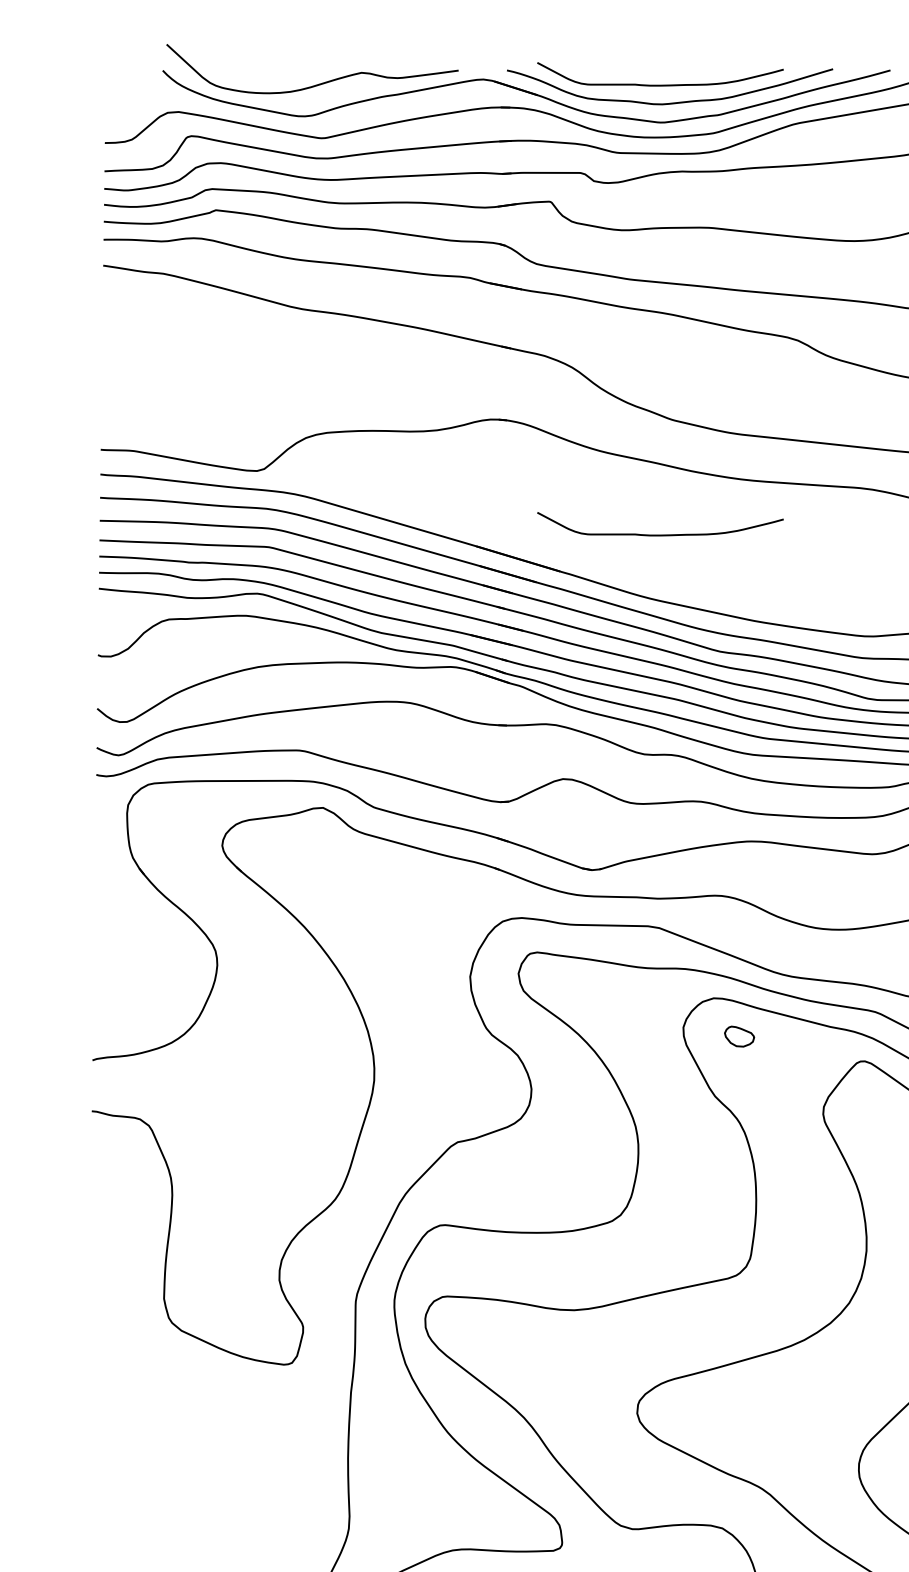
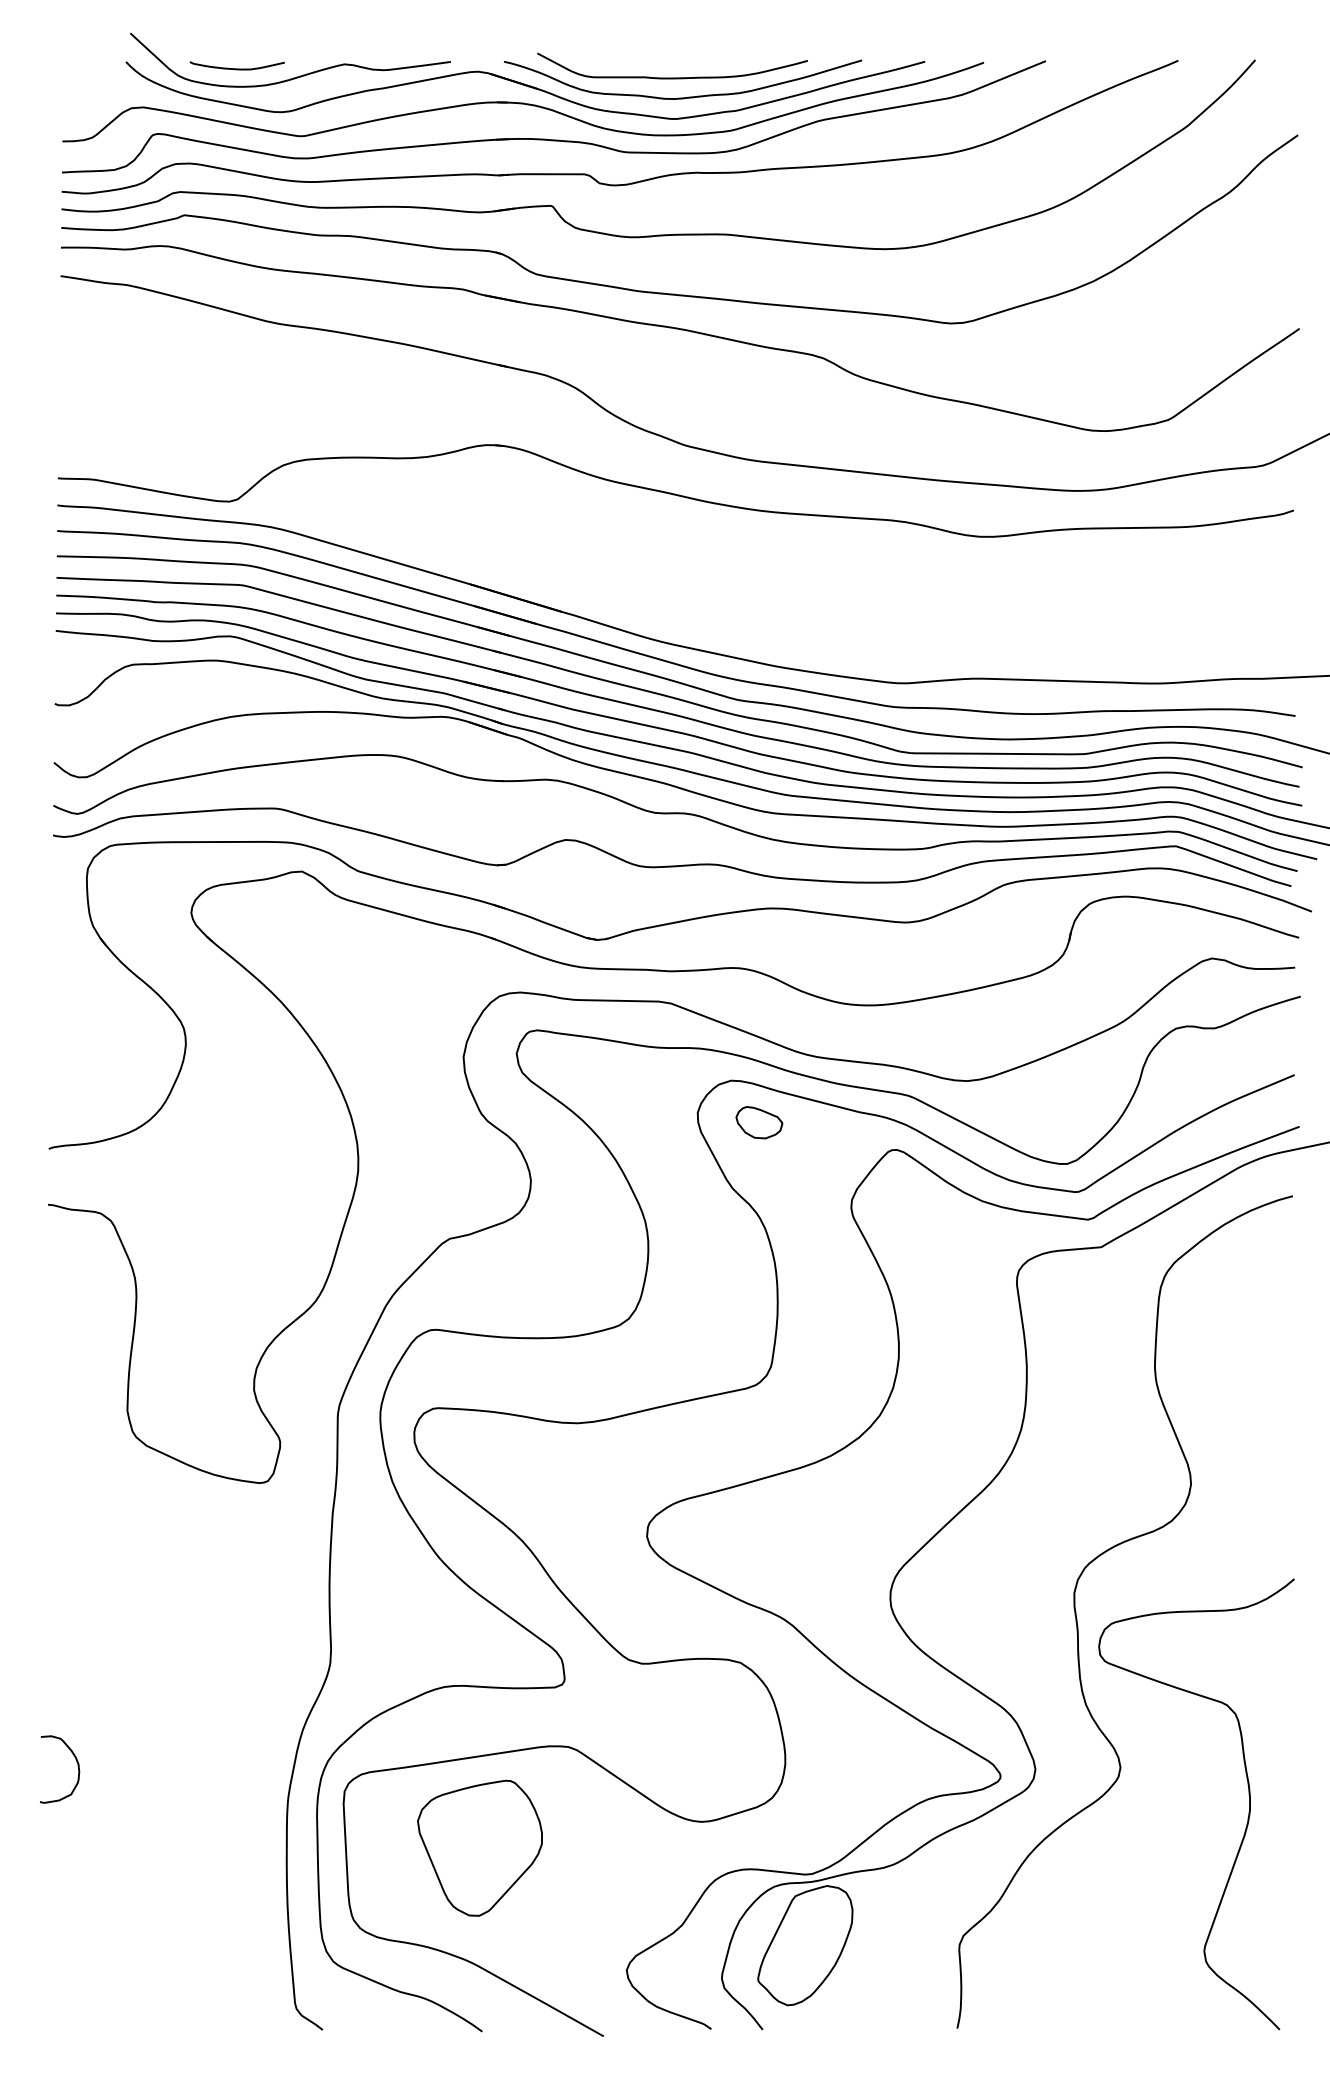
curve: (263, 76) -> (236, 68), added
curve: (660, 534) -> (672, 571), removed
part: (739, 1036) -> (759, 1122), size x1.43

